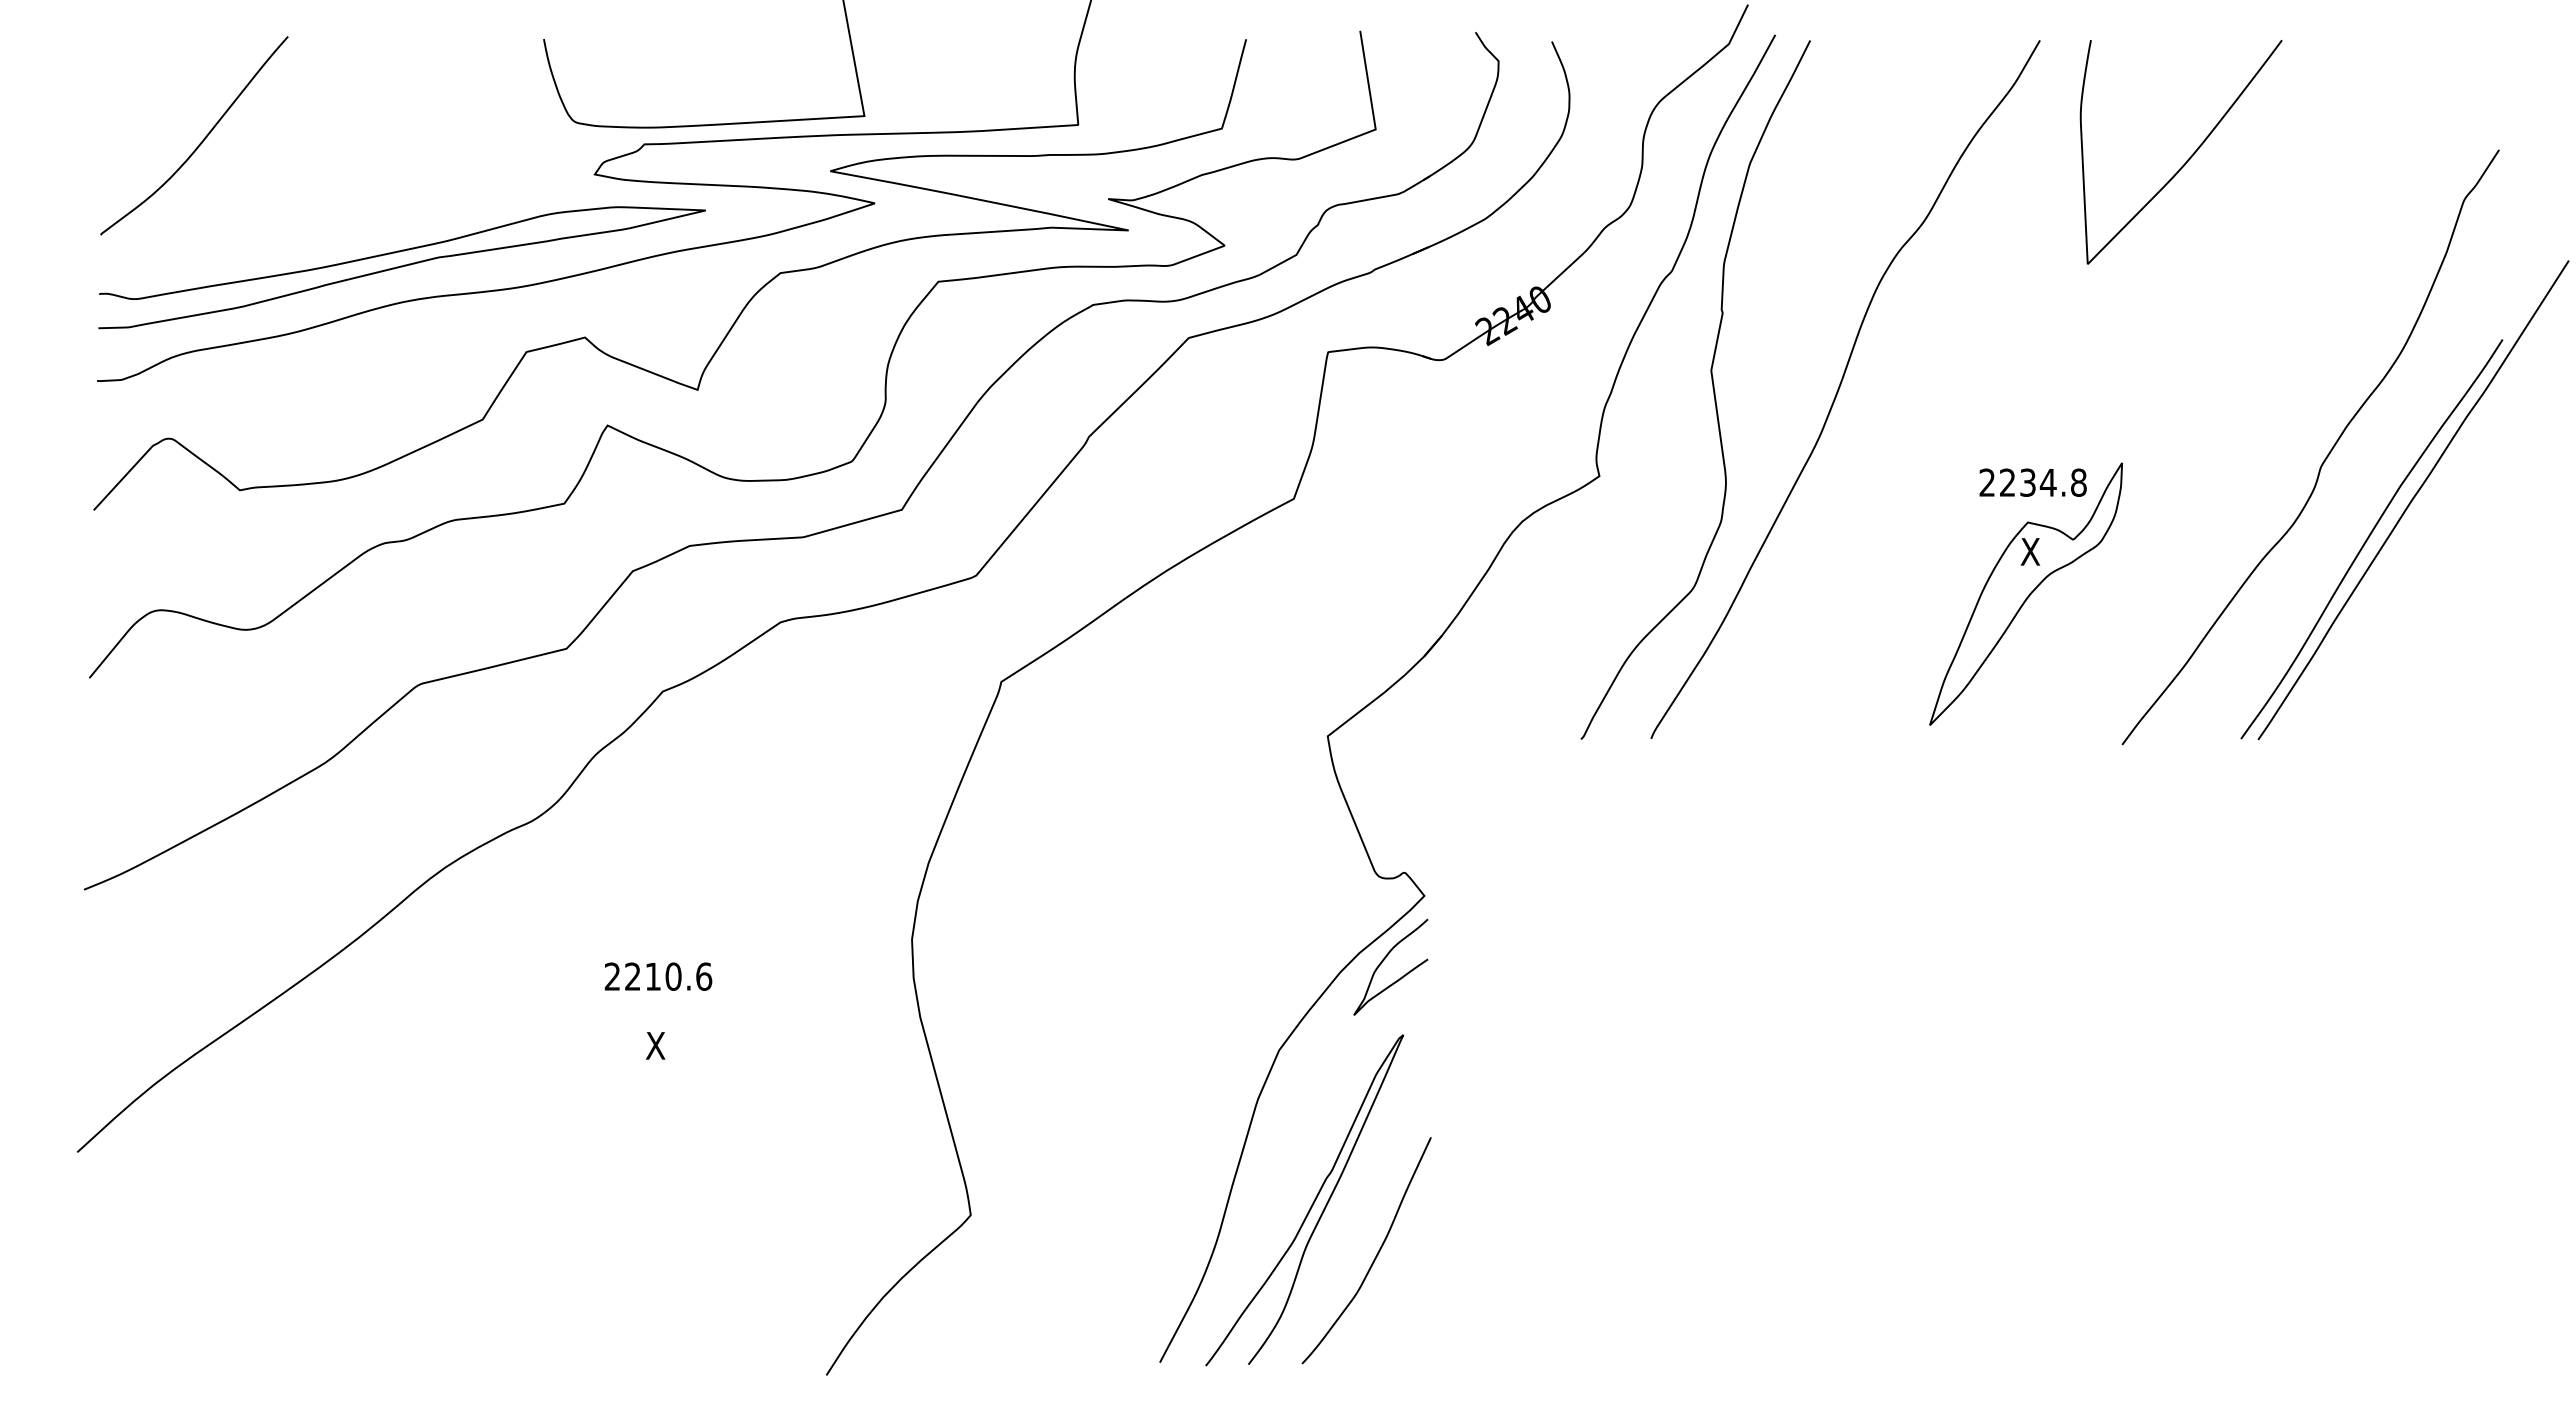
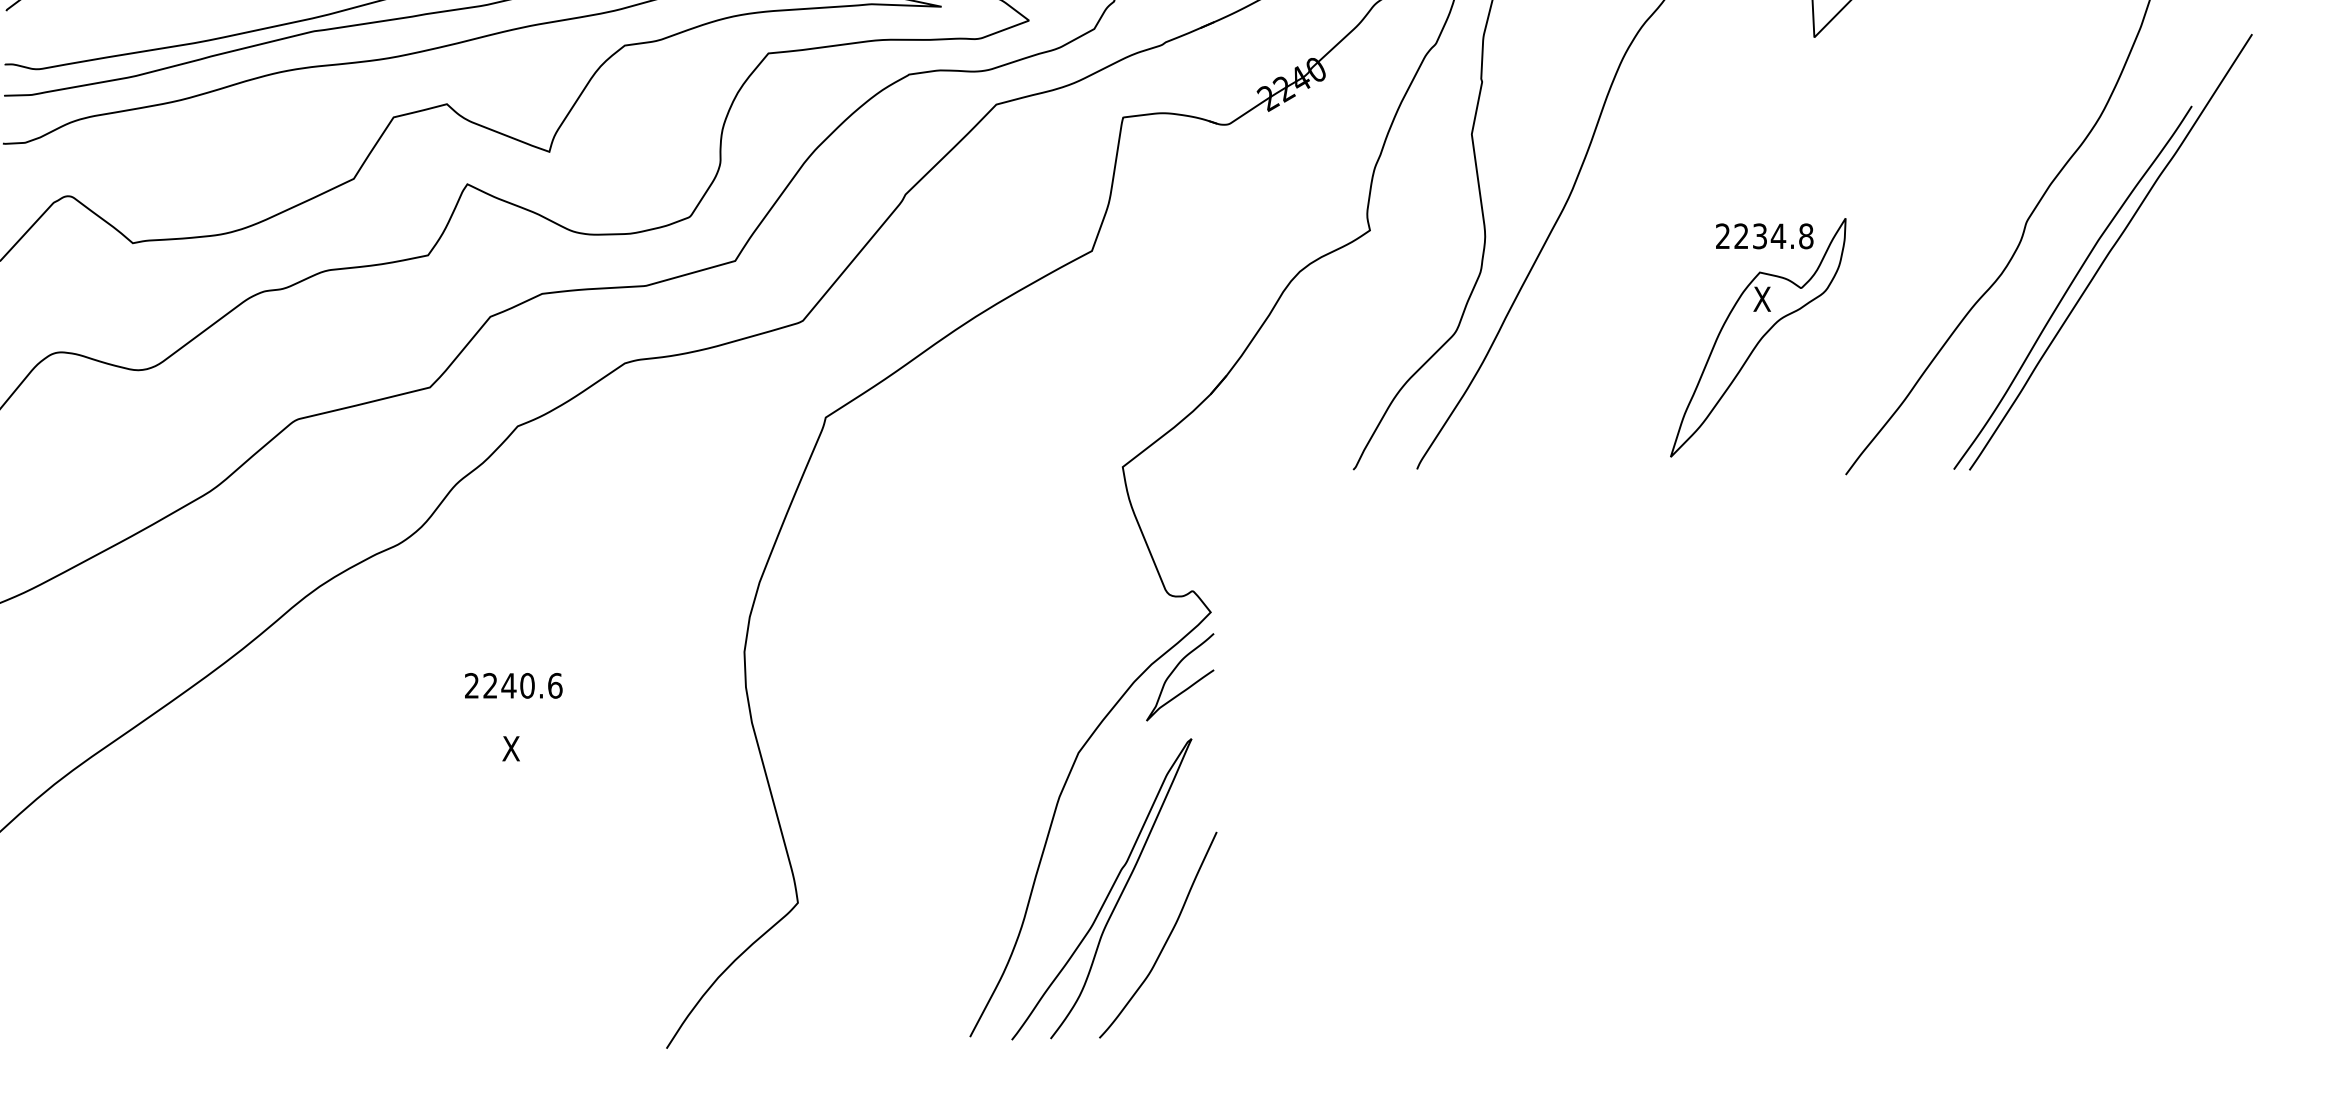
text: (652, 976) -> (508, 685), 2210.6 -> 2240.6

